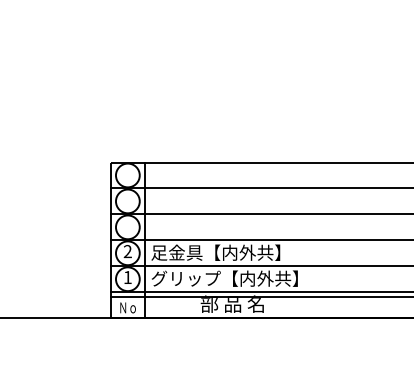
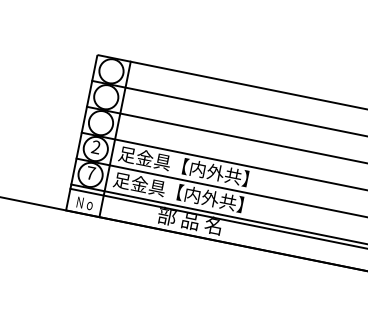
text: (127, 277) -> (90, 173), 1 -> 7
text: (224, 278) -> (187, 193), グリップ【内外共】 -> 足金具【内外共】

